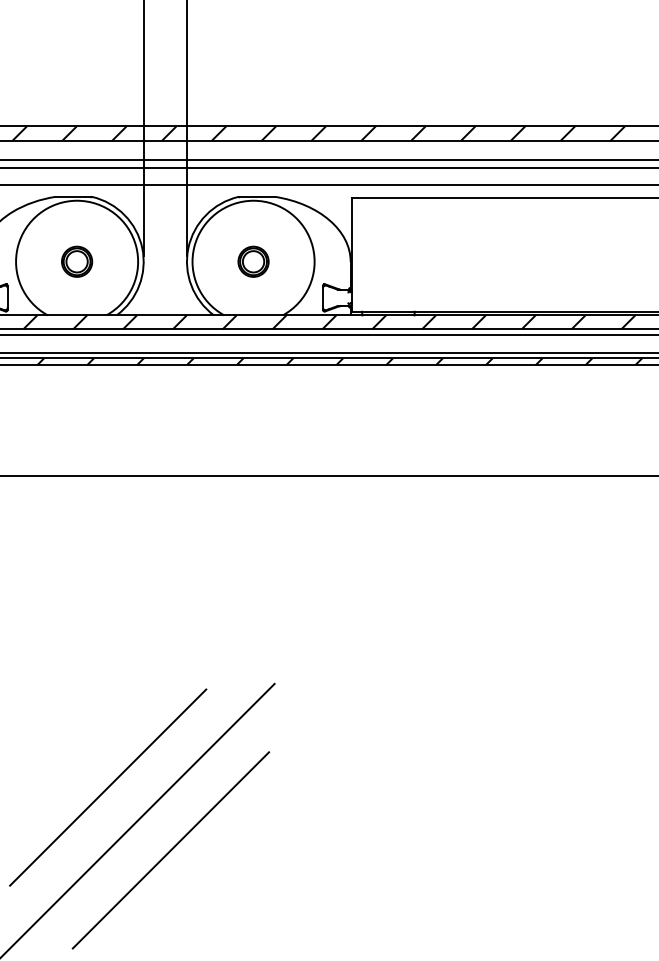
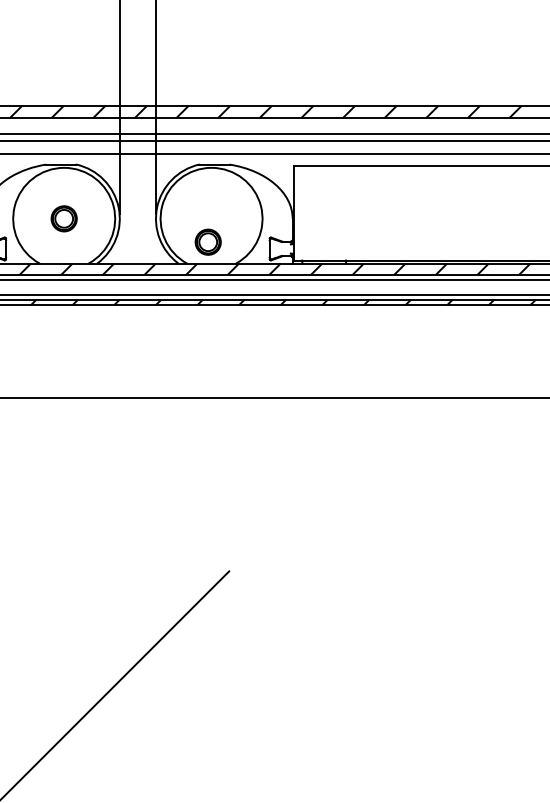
part: (253, 261) -> (208, 241), moved
line: (108, 787) -> (90, 657), removed
line: (170, 850) -> (142, 710), removed

